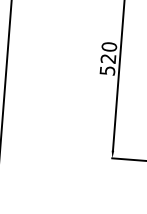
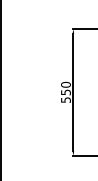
text: (107, 58) -> (65, 92), 520 -> 550

